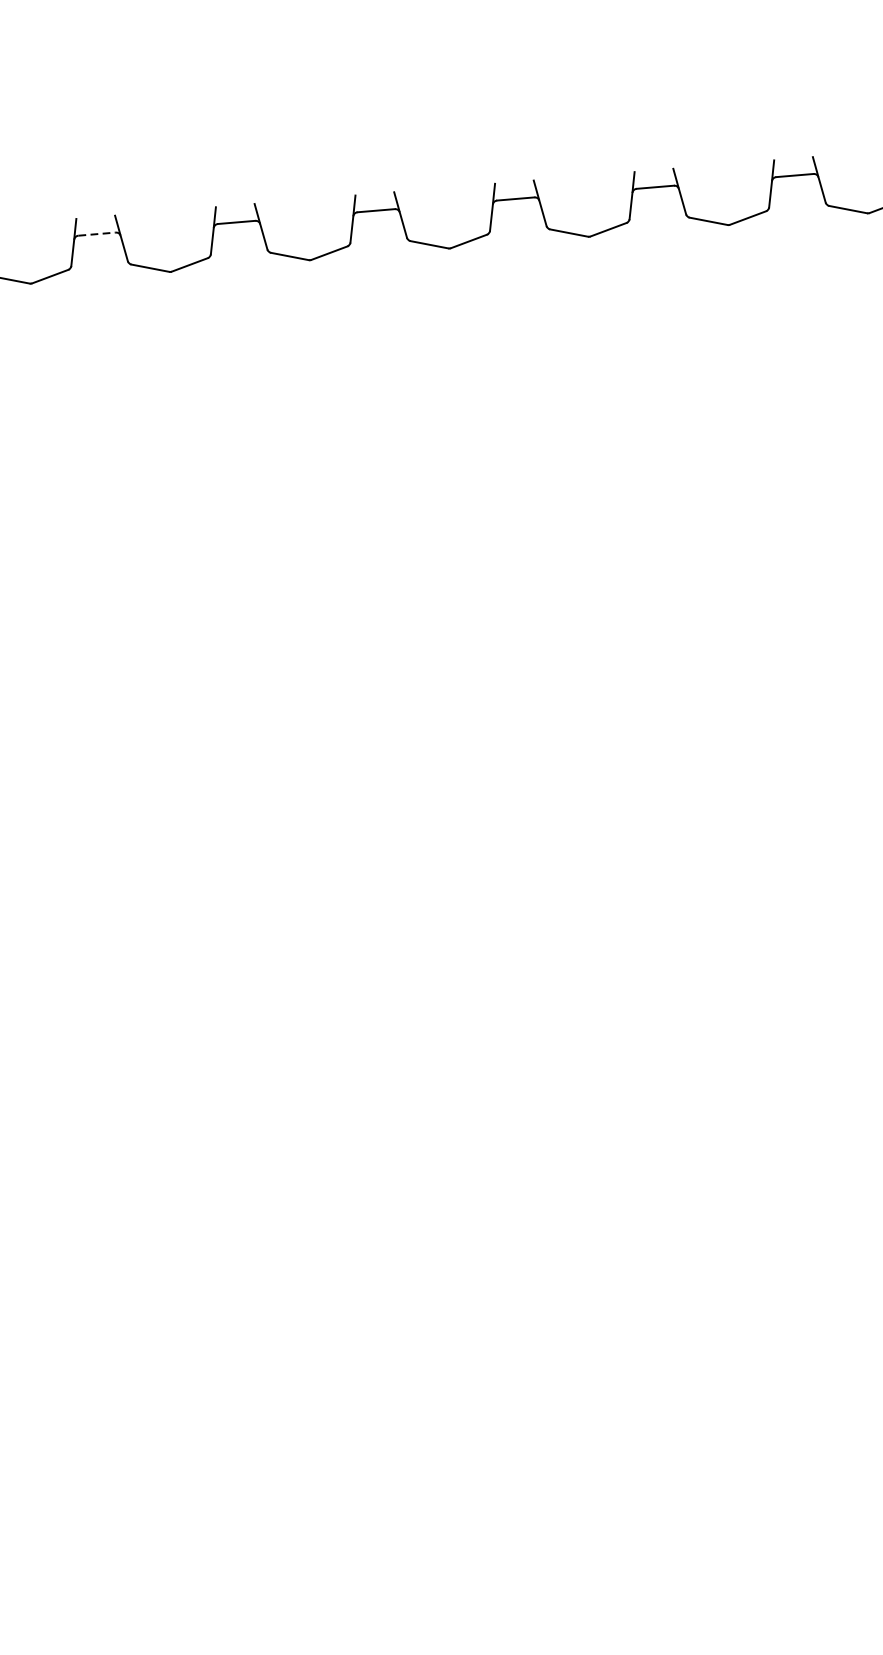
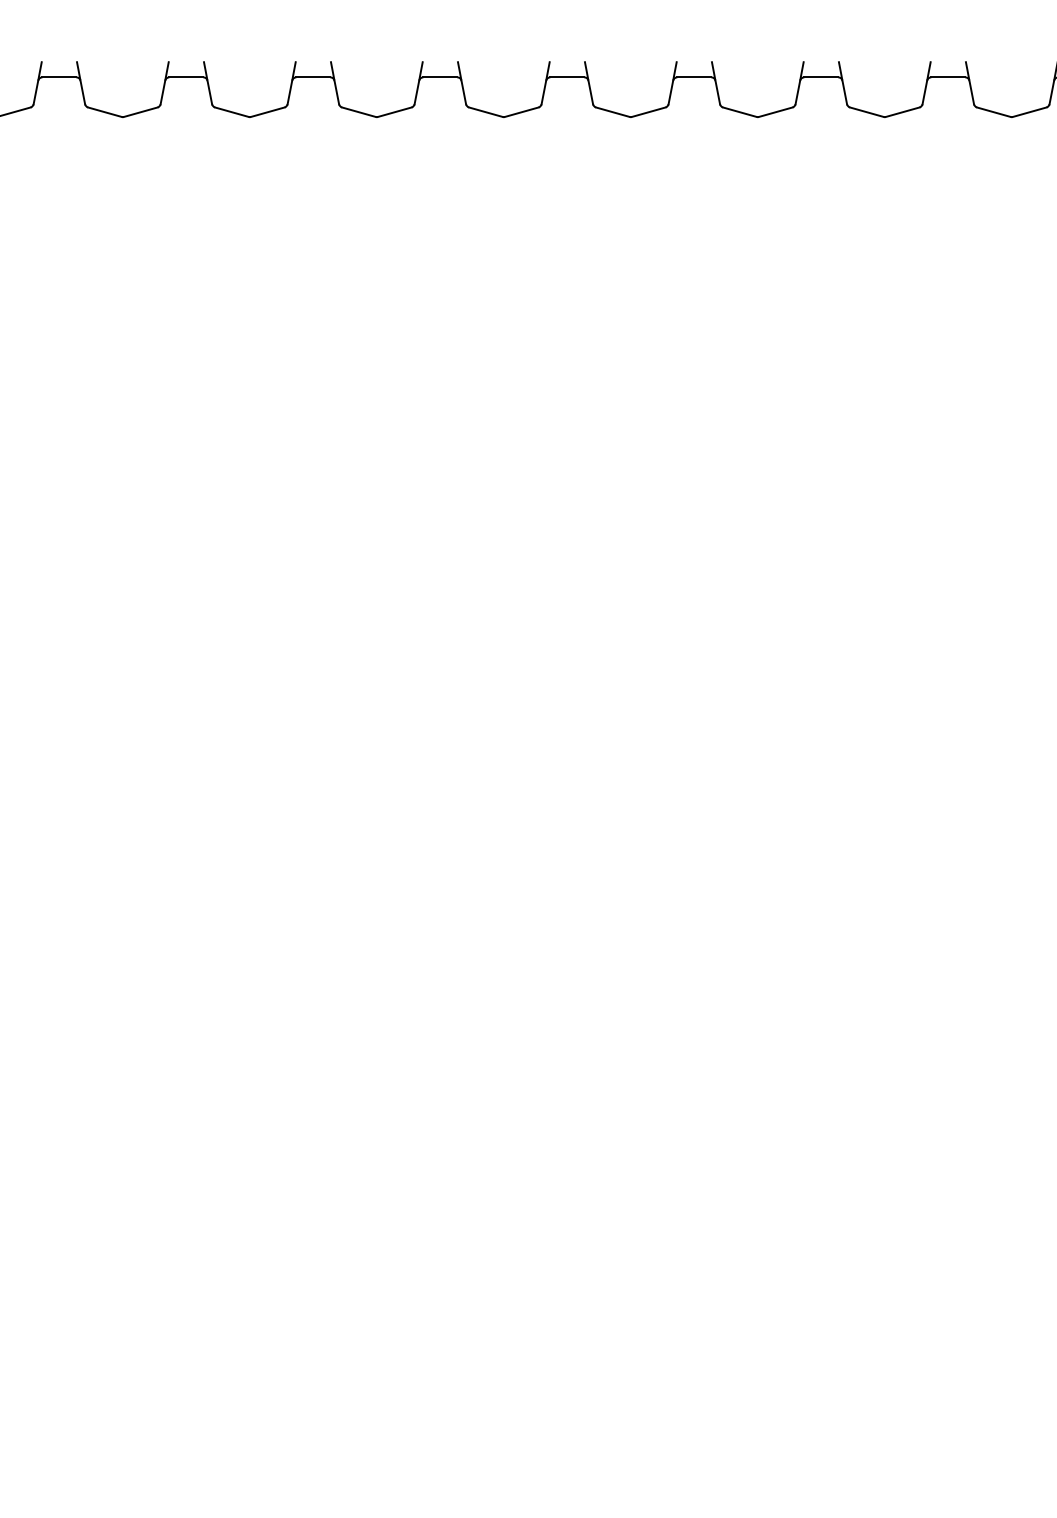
line: (97, 234) -> (59, 77), dashed -> solid

